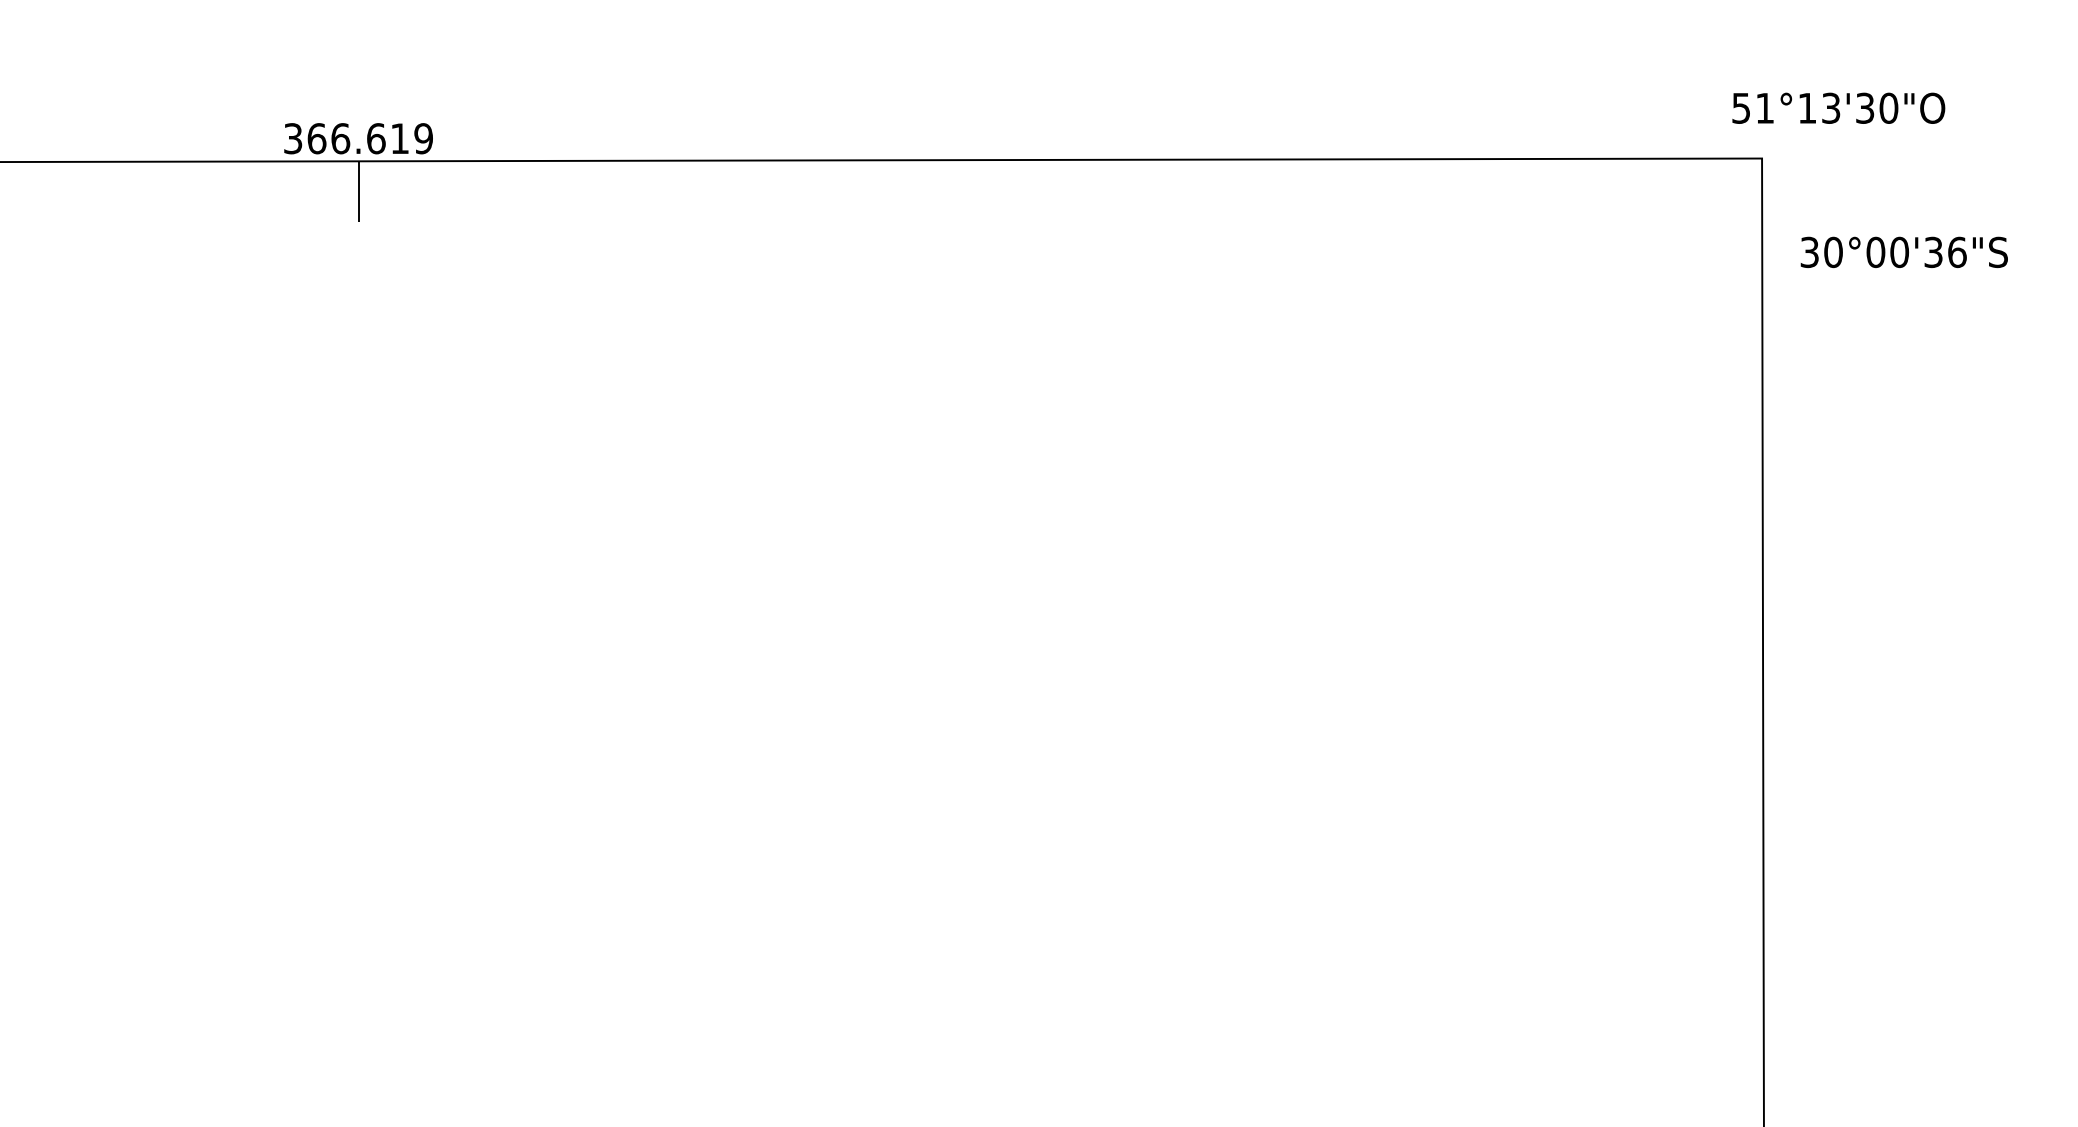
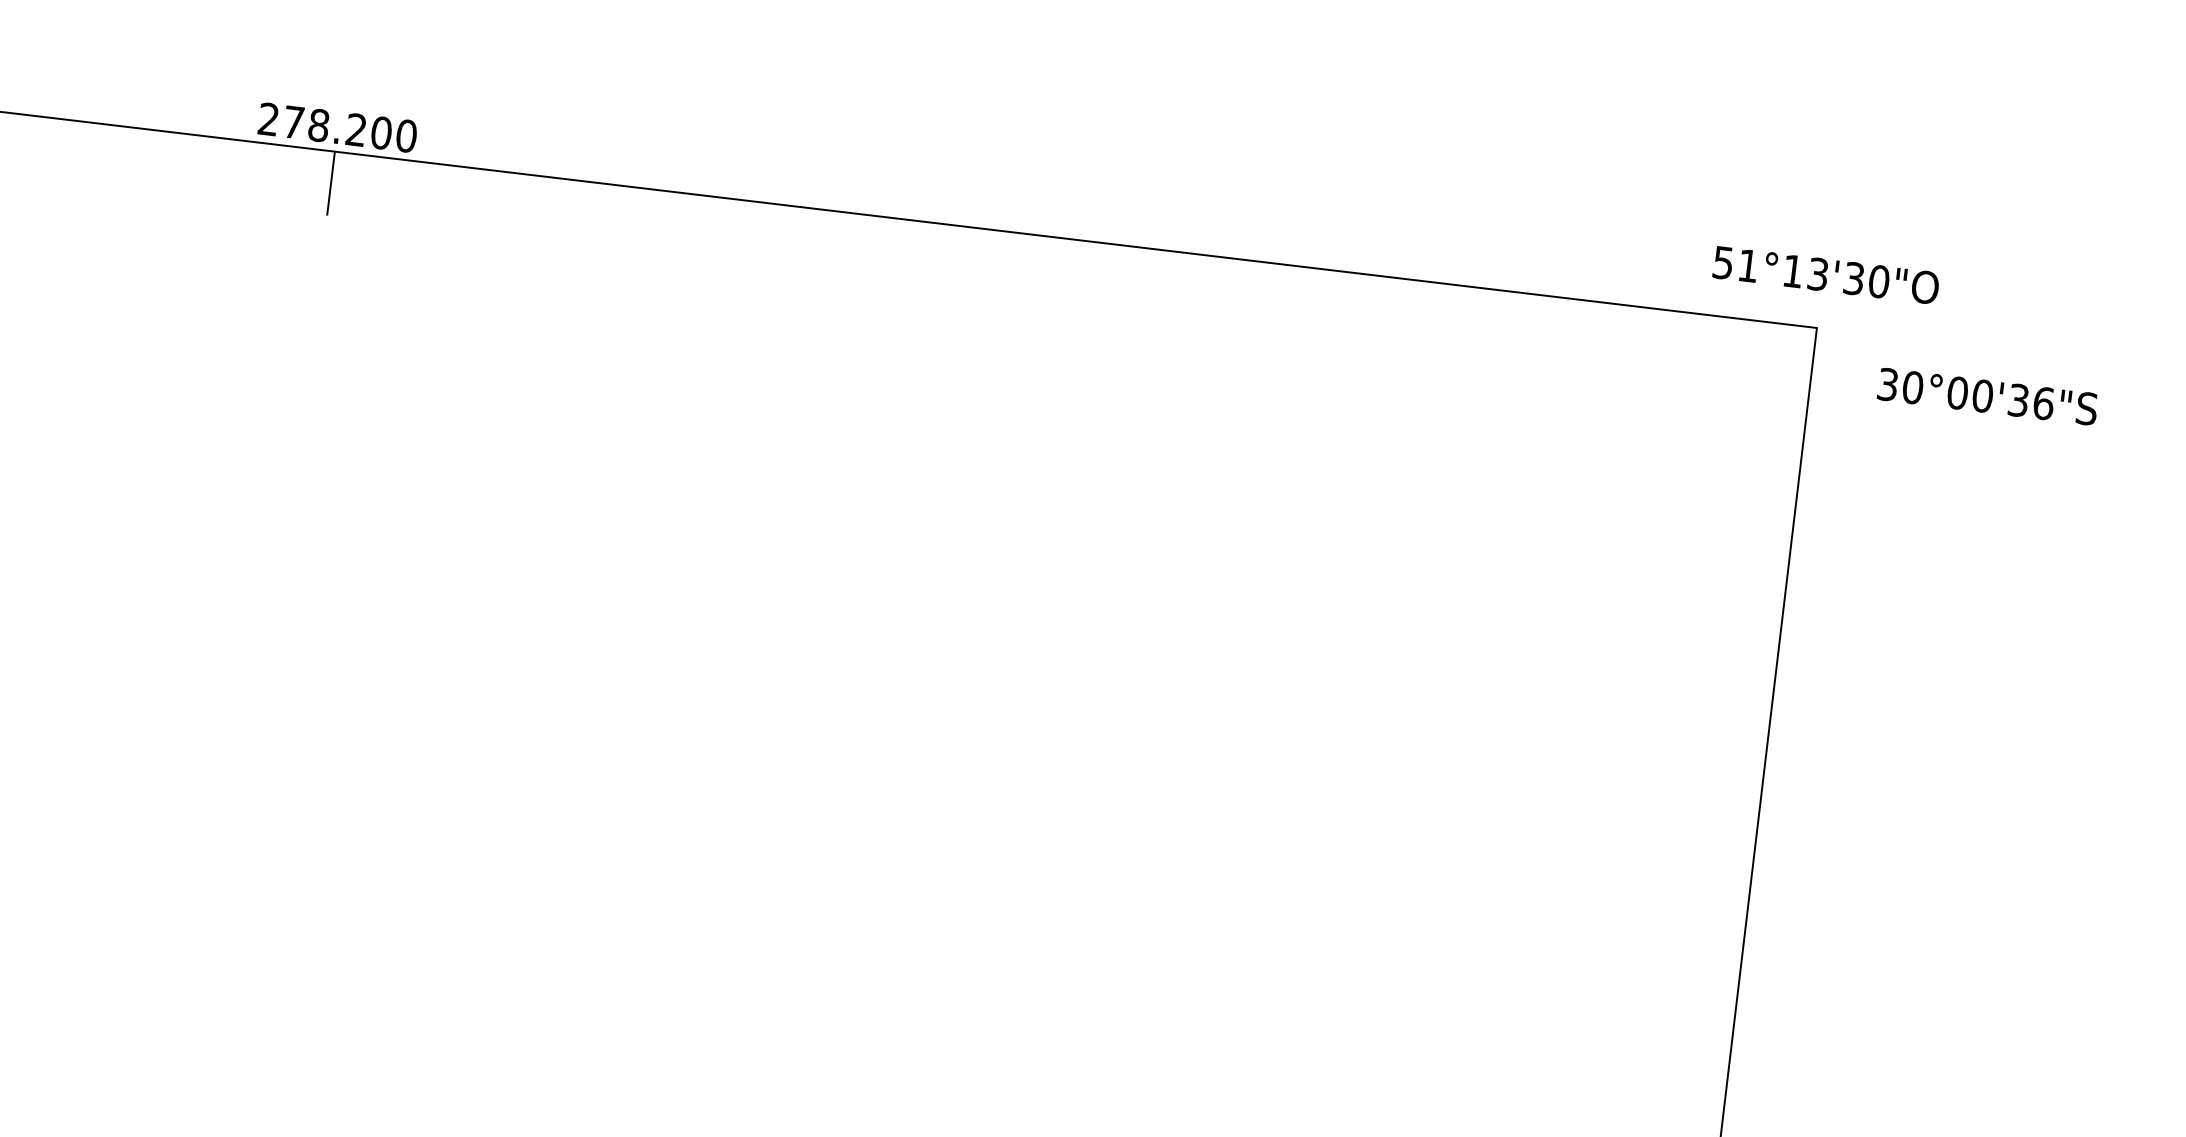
text: (1838, 107) -> (1826, 274), moved
text: (358, 138) -> (337, 127), 366.619 -> 278.200
text: (1903, 252) -> (1986, 396), moved

